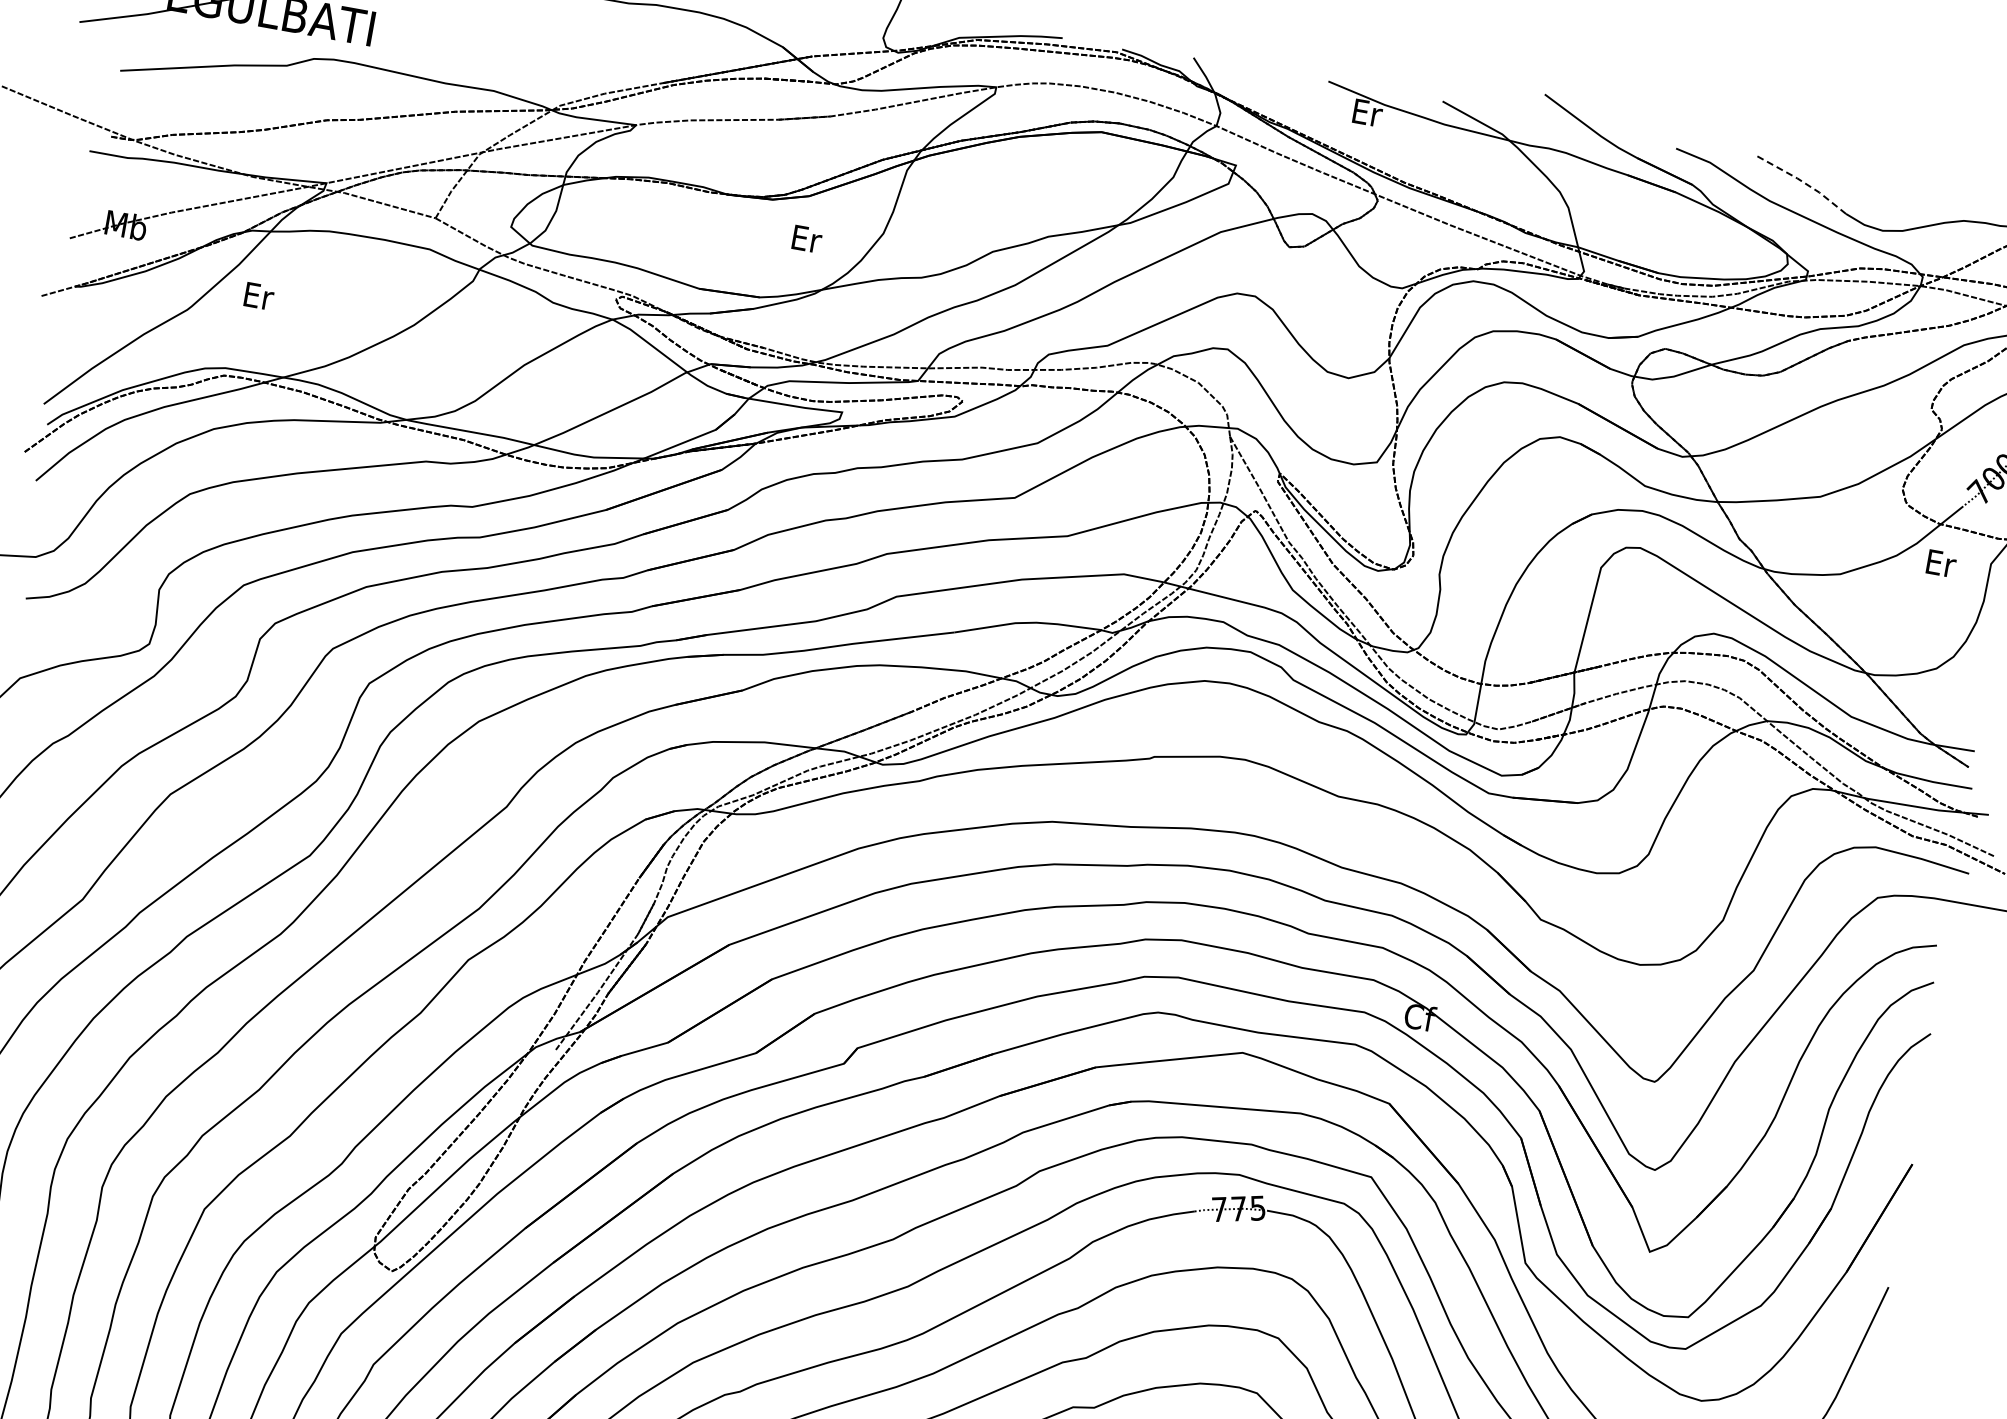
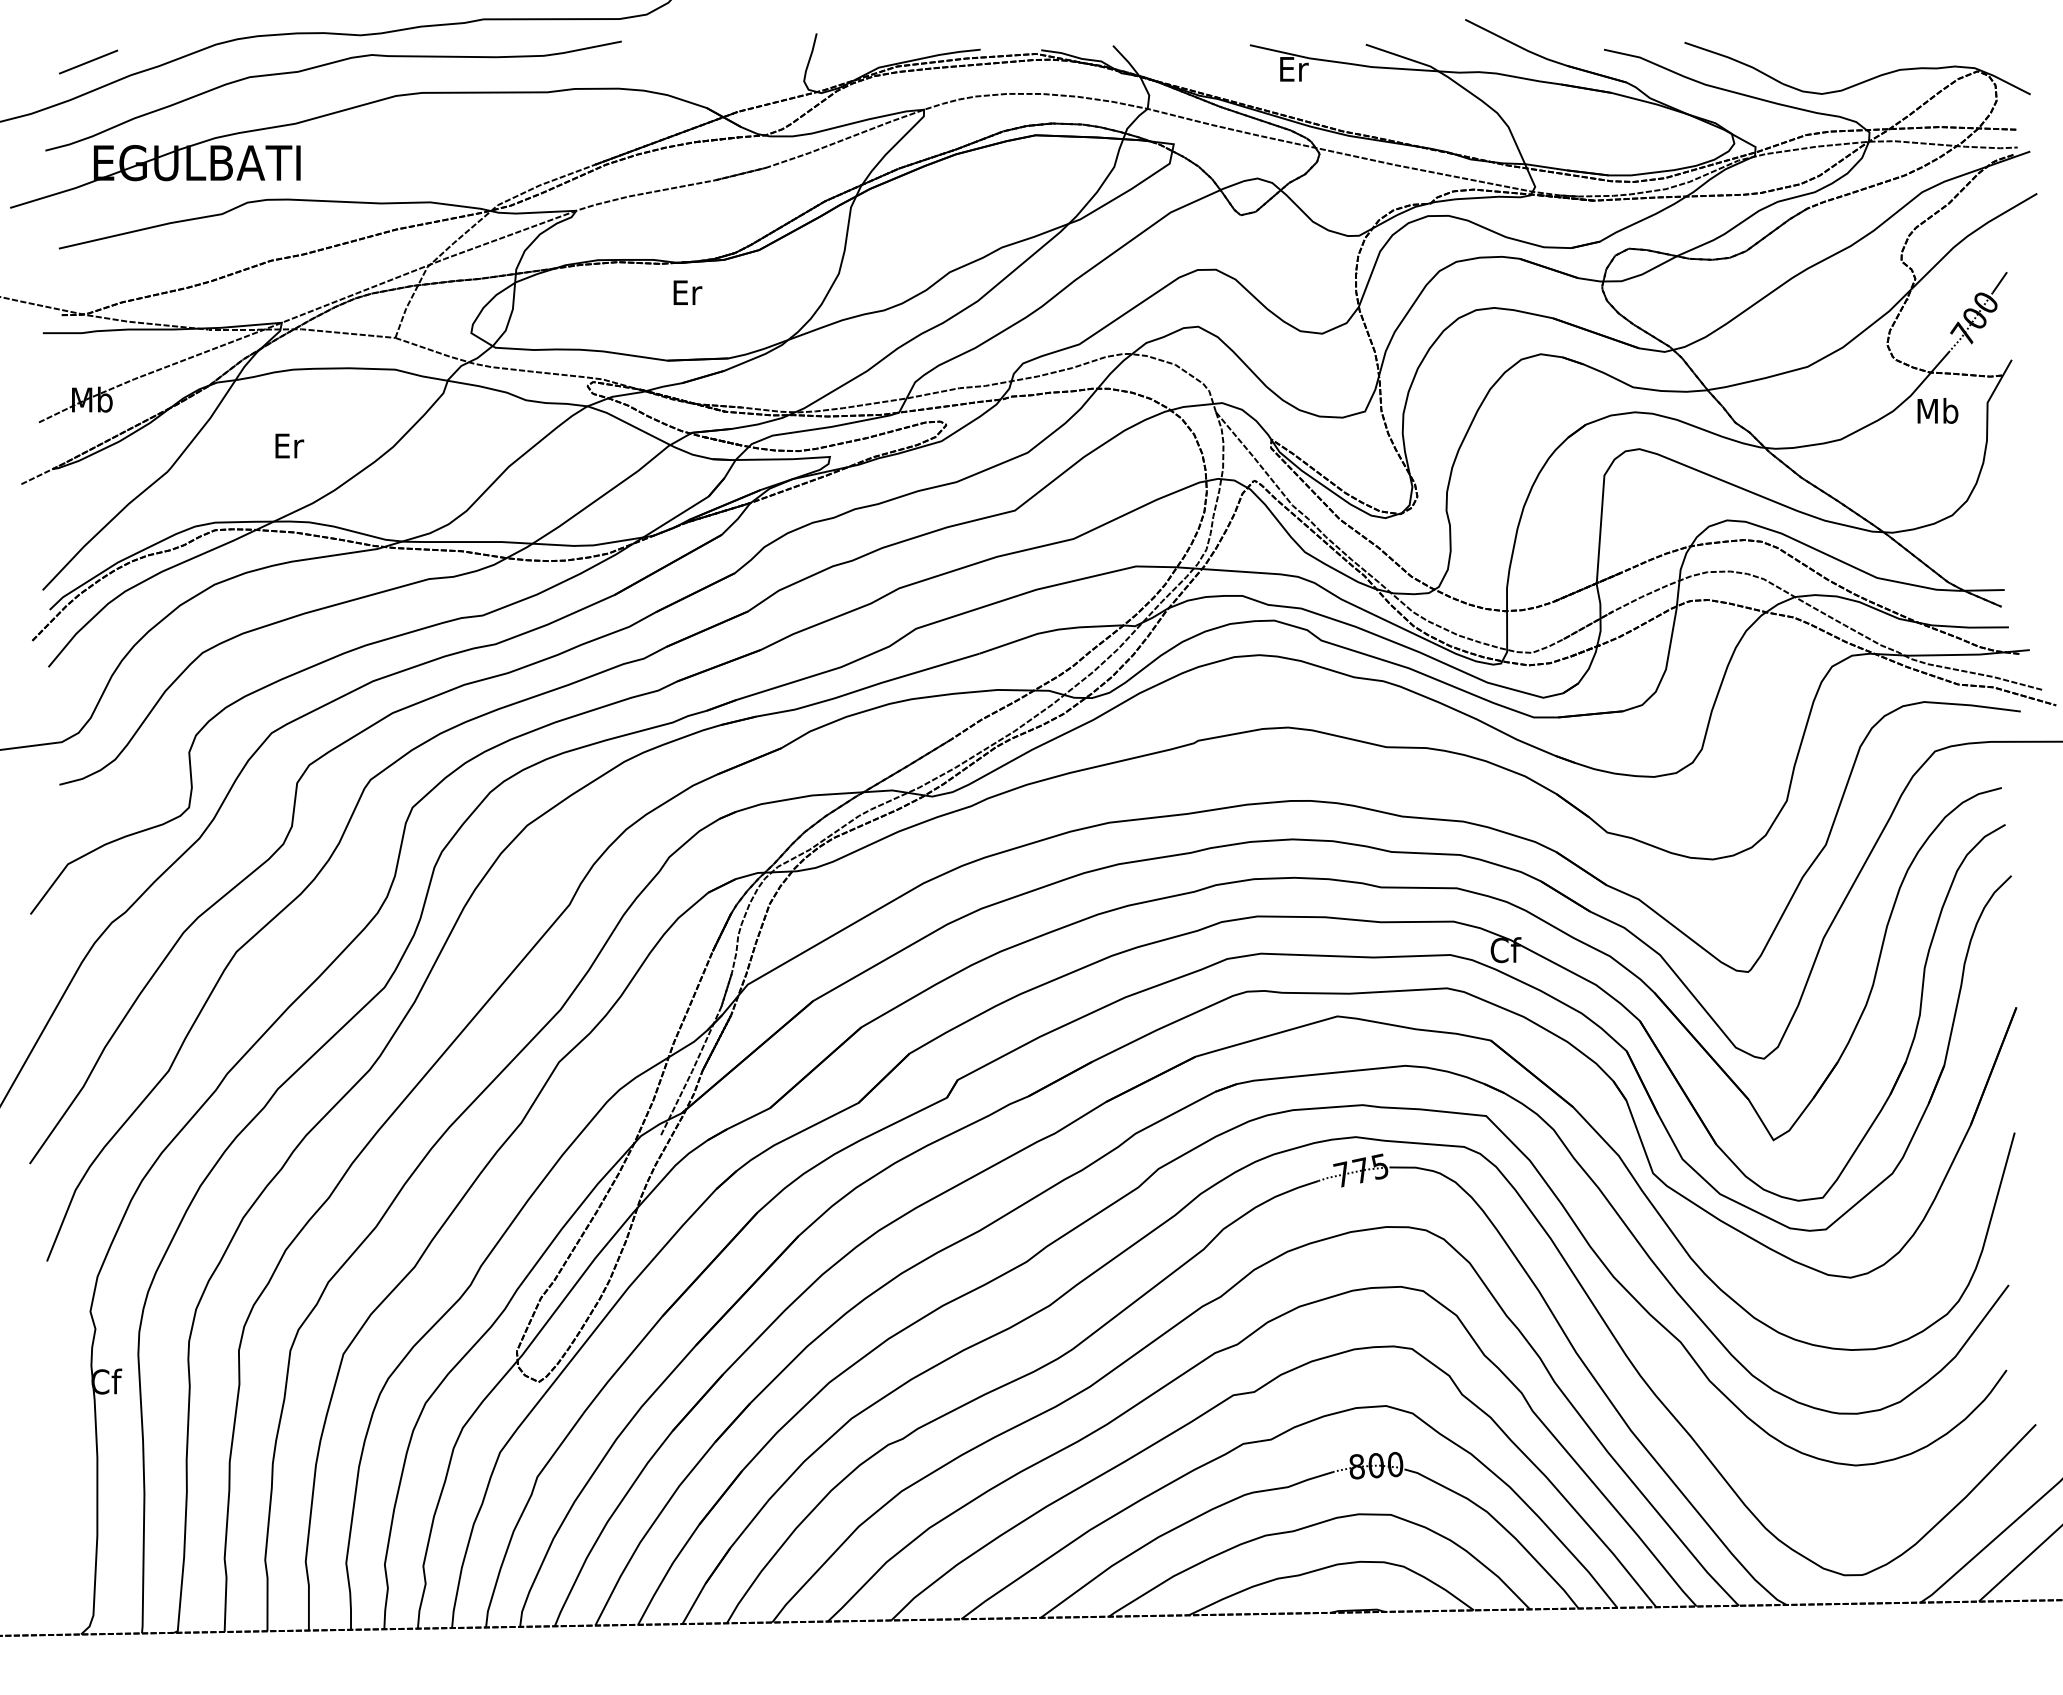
line: (1802, 182) -> (1734, 60), dashed -> solid
text: (806, 238) -> (687, 292), moved
text: (259, 295) -> (289, 445), moved
text: (1940, 562) -> (1937, 410), Er -> Mb

